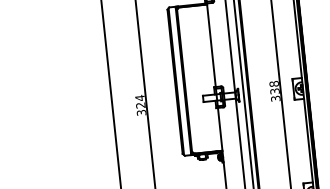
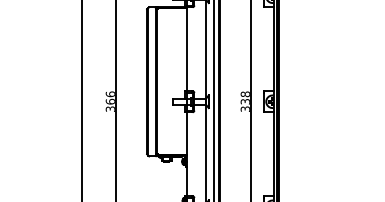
text: (139, 101) -> (109, 97), 324 -> 366

